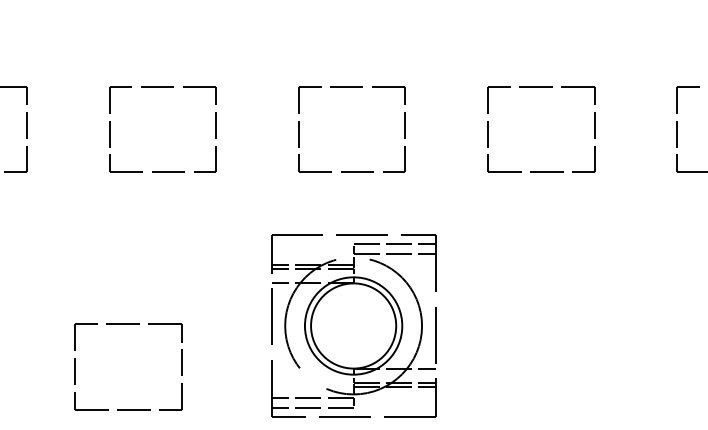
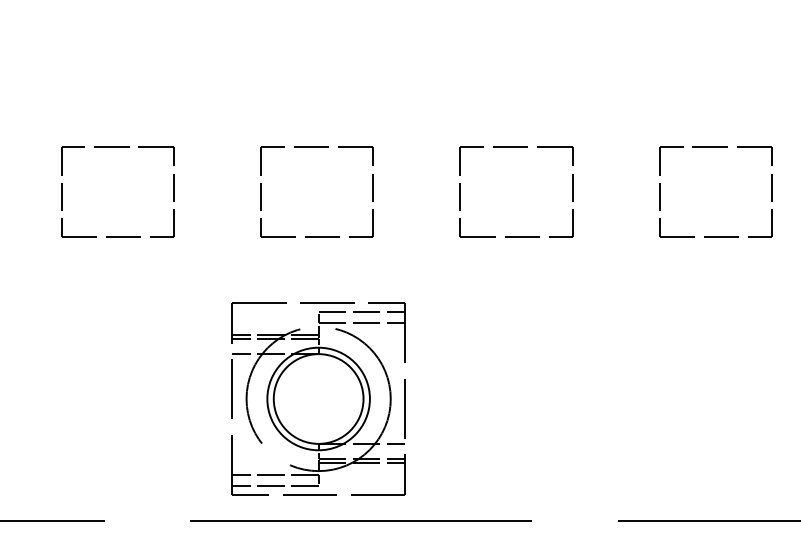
part: (128, 324) -> (81, 397), removed

